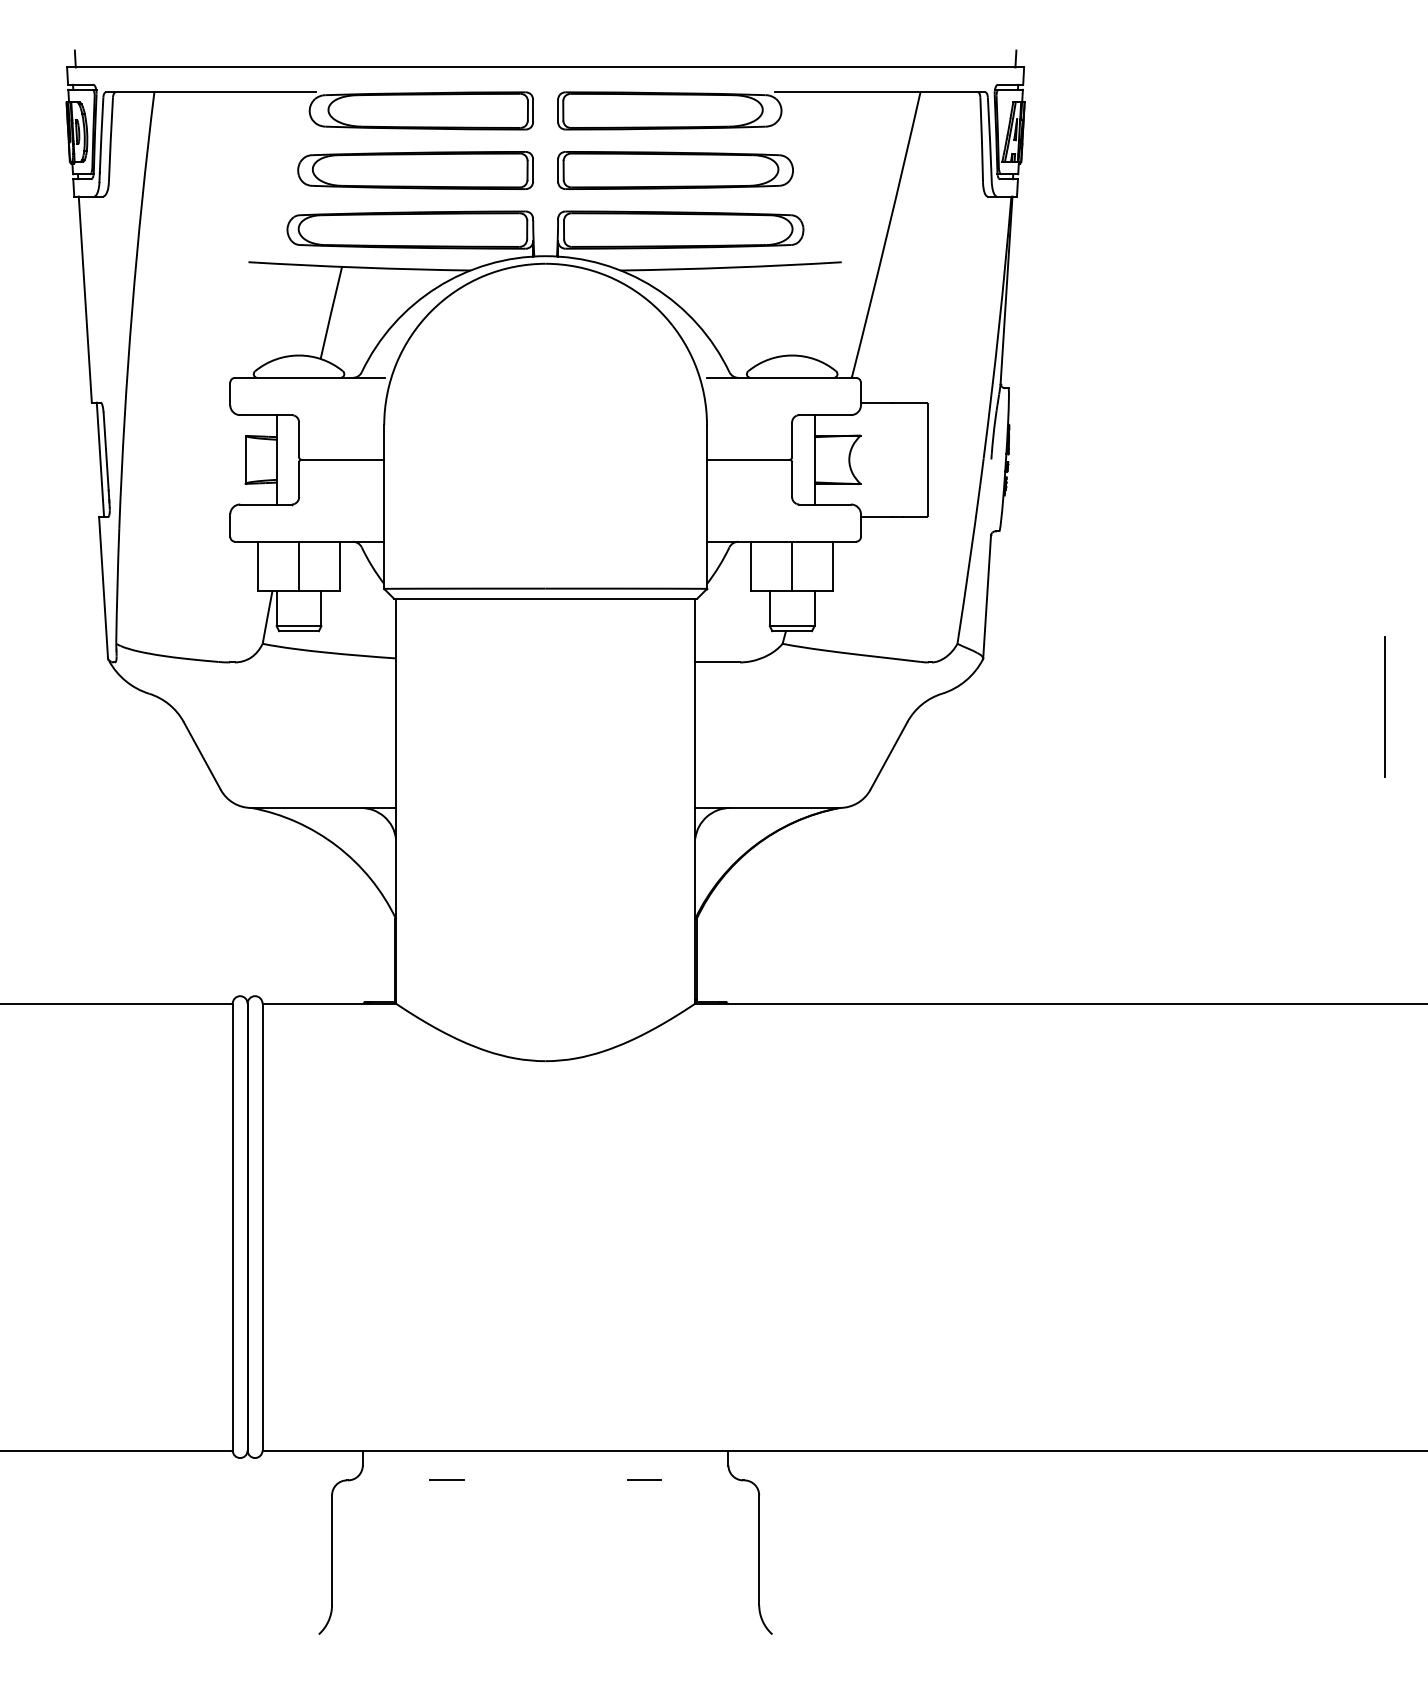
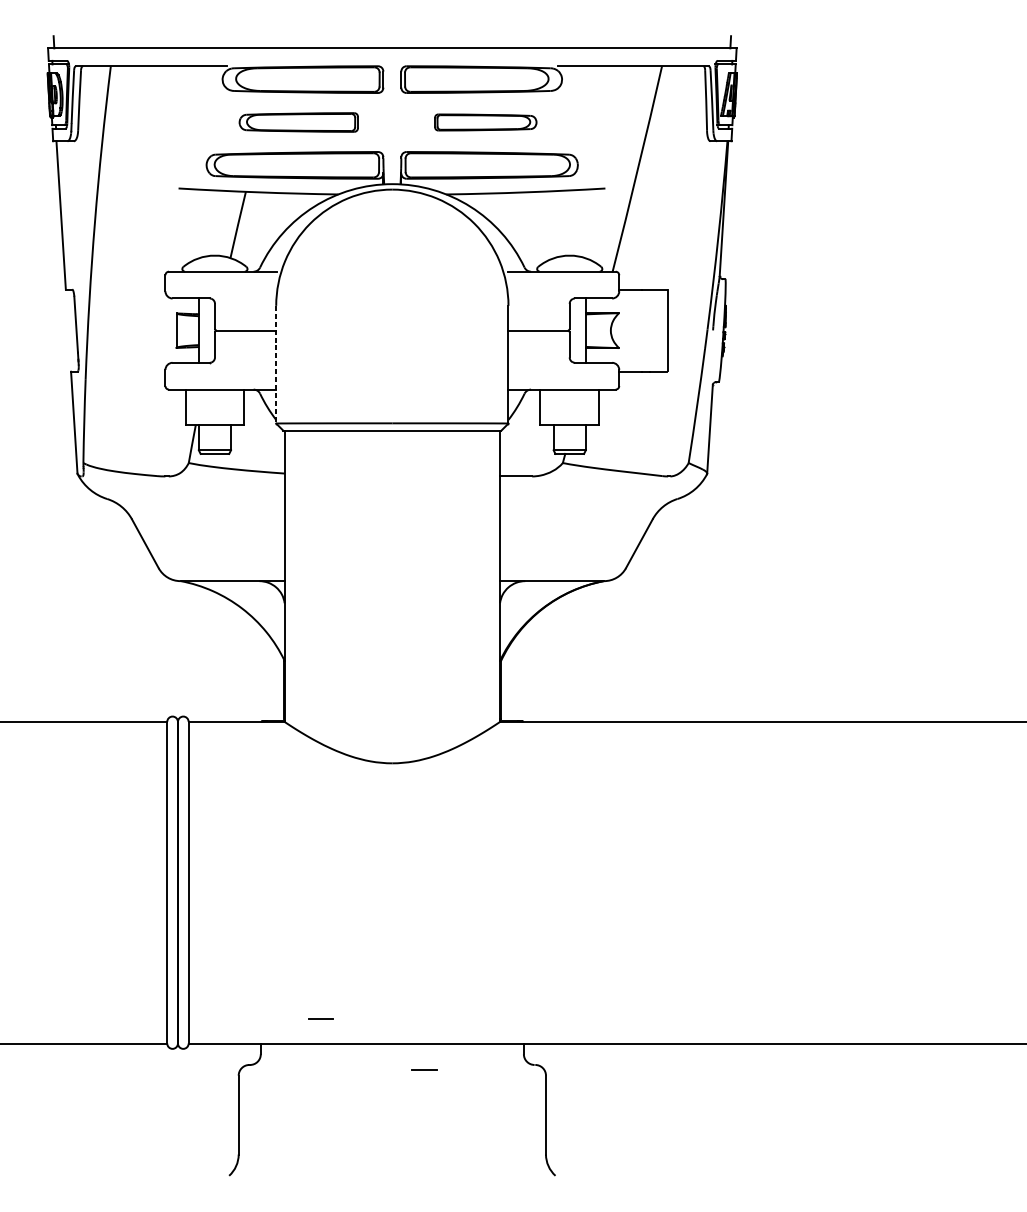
part: (415, 170) -> (298, 122), size x0.7
part: (675, 170) -> (485, 122), size x0.6
line: (100, 459) -> (72, 330), removed
line: (384, 507) -> (276, 364), solid -> dashed
line: (299, 565) -> (215, 406), removed
line: (792, 565) -> (569, 406), removed
line: (1384, 706) -> (995, 508), removed
line: (446, 1479) -> (321, 1018), moved
line: (644, 1479) -> (424, 1069), moved

